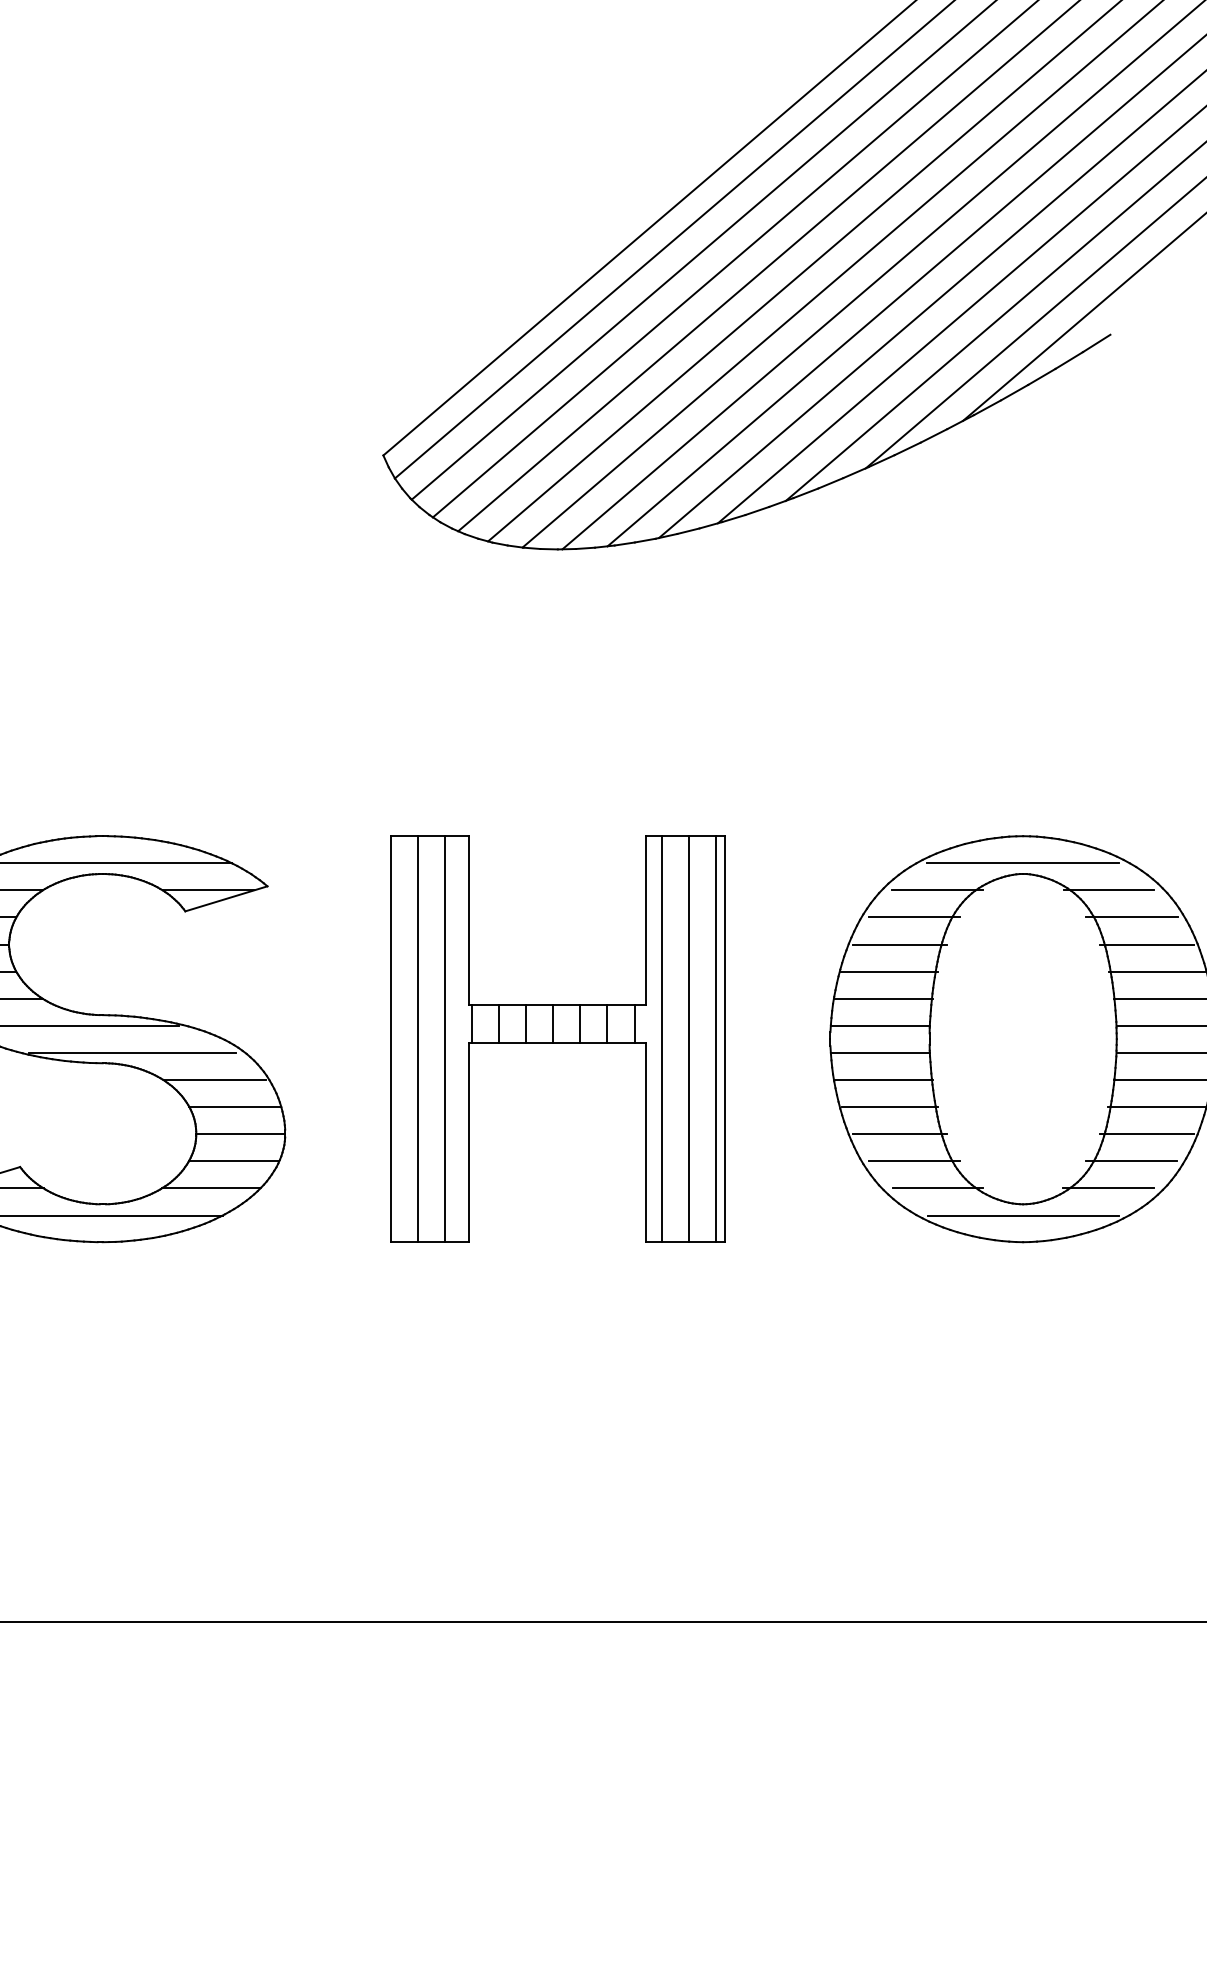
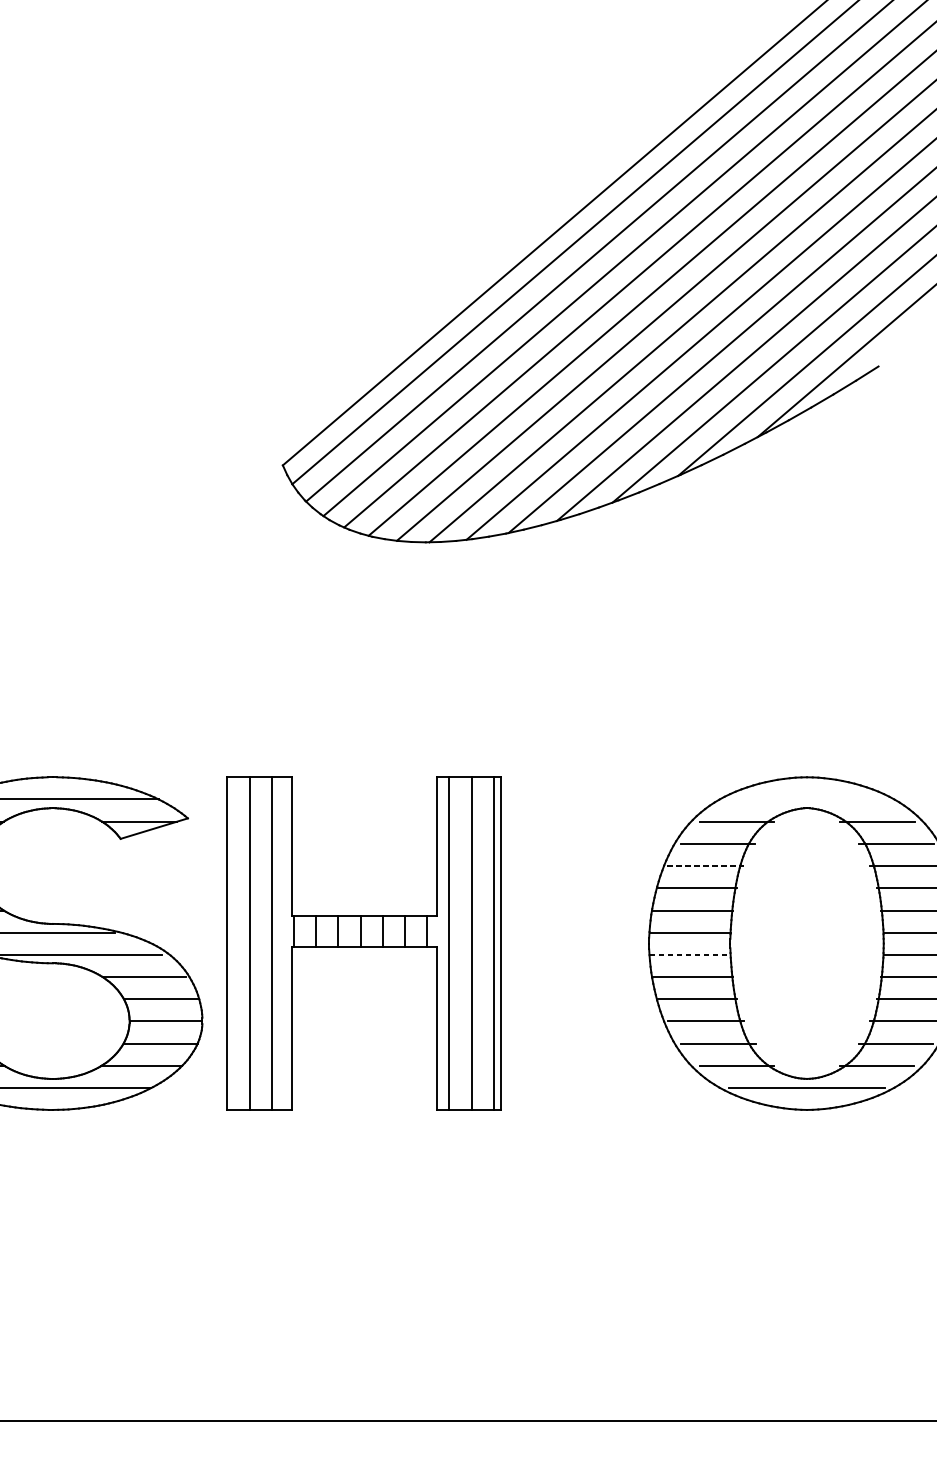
line: (1023, 863) -> (807, 799), removed
line: (899, 944) -> (705, 866), solid -> dashed
part: (557, 1038) -> (364, 943), moved
line: (880, 1053) -> (690, 955), solid -> dashed

